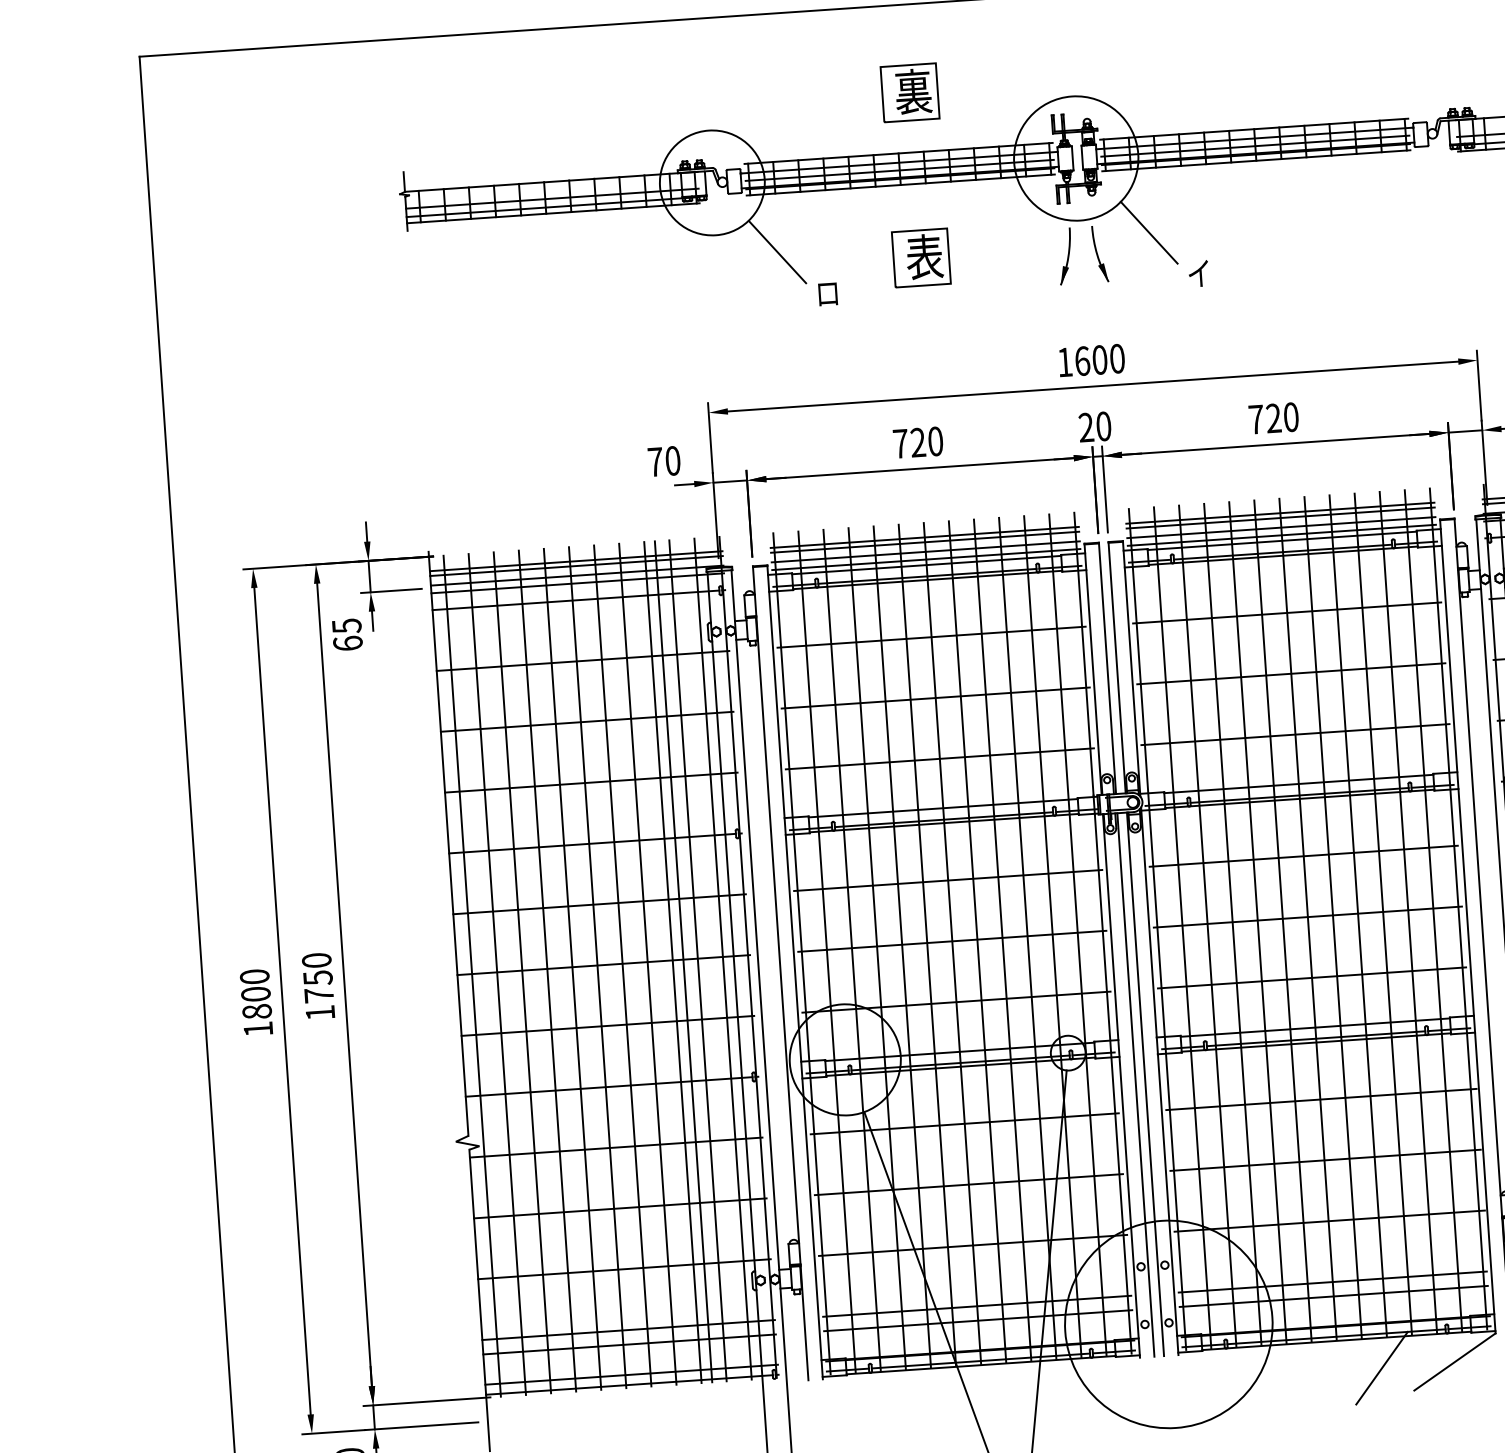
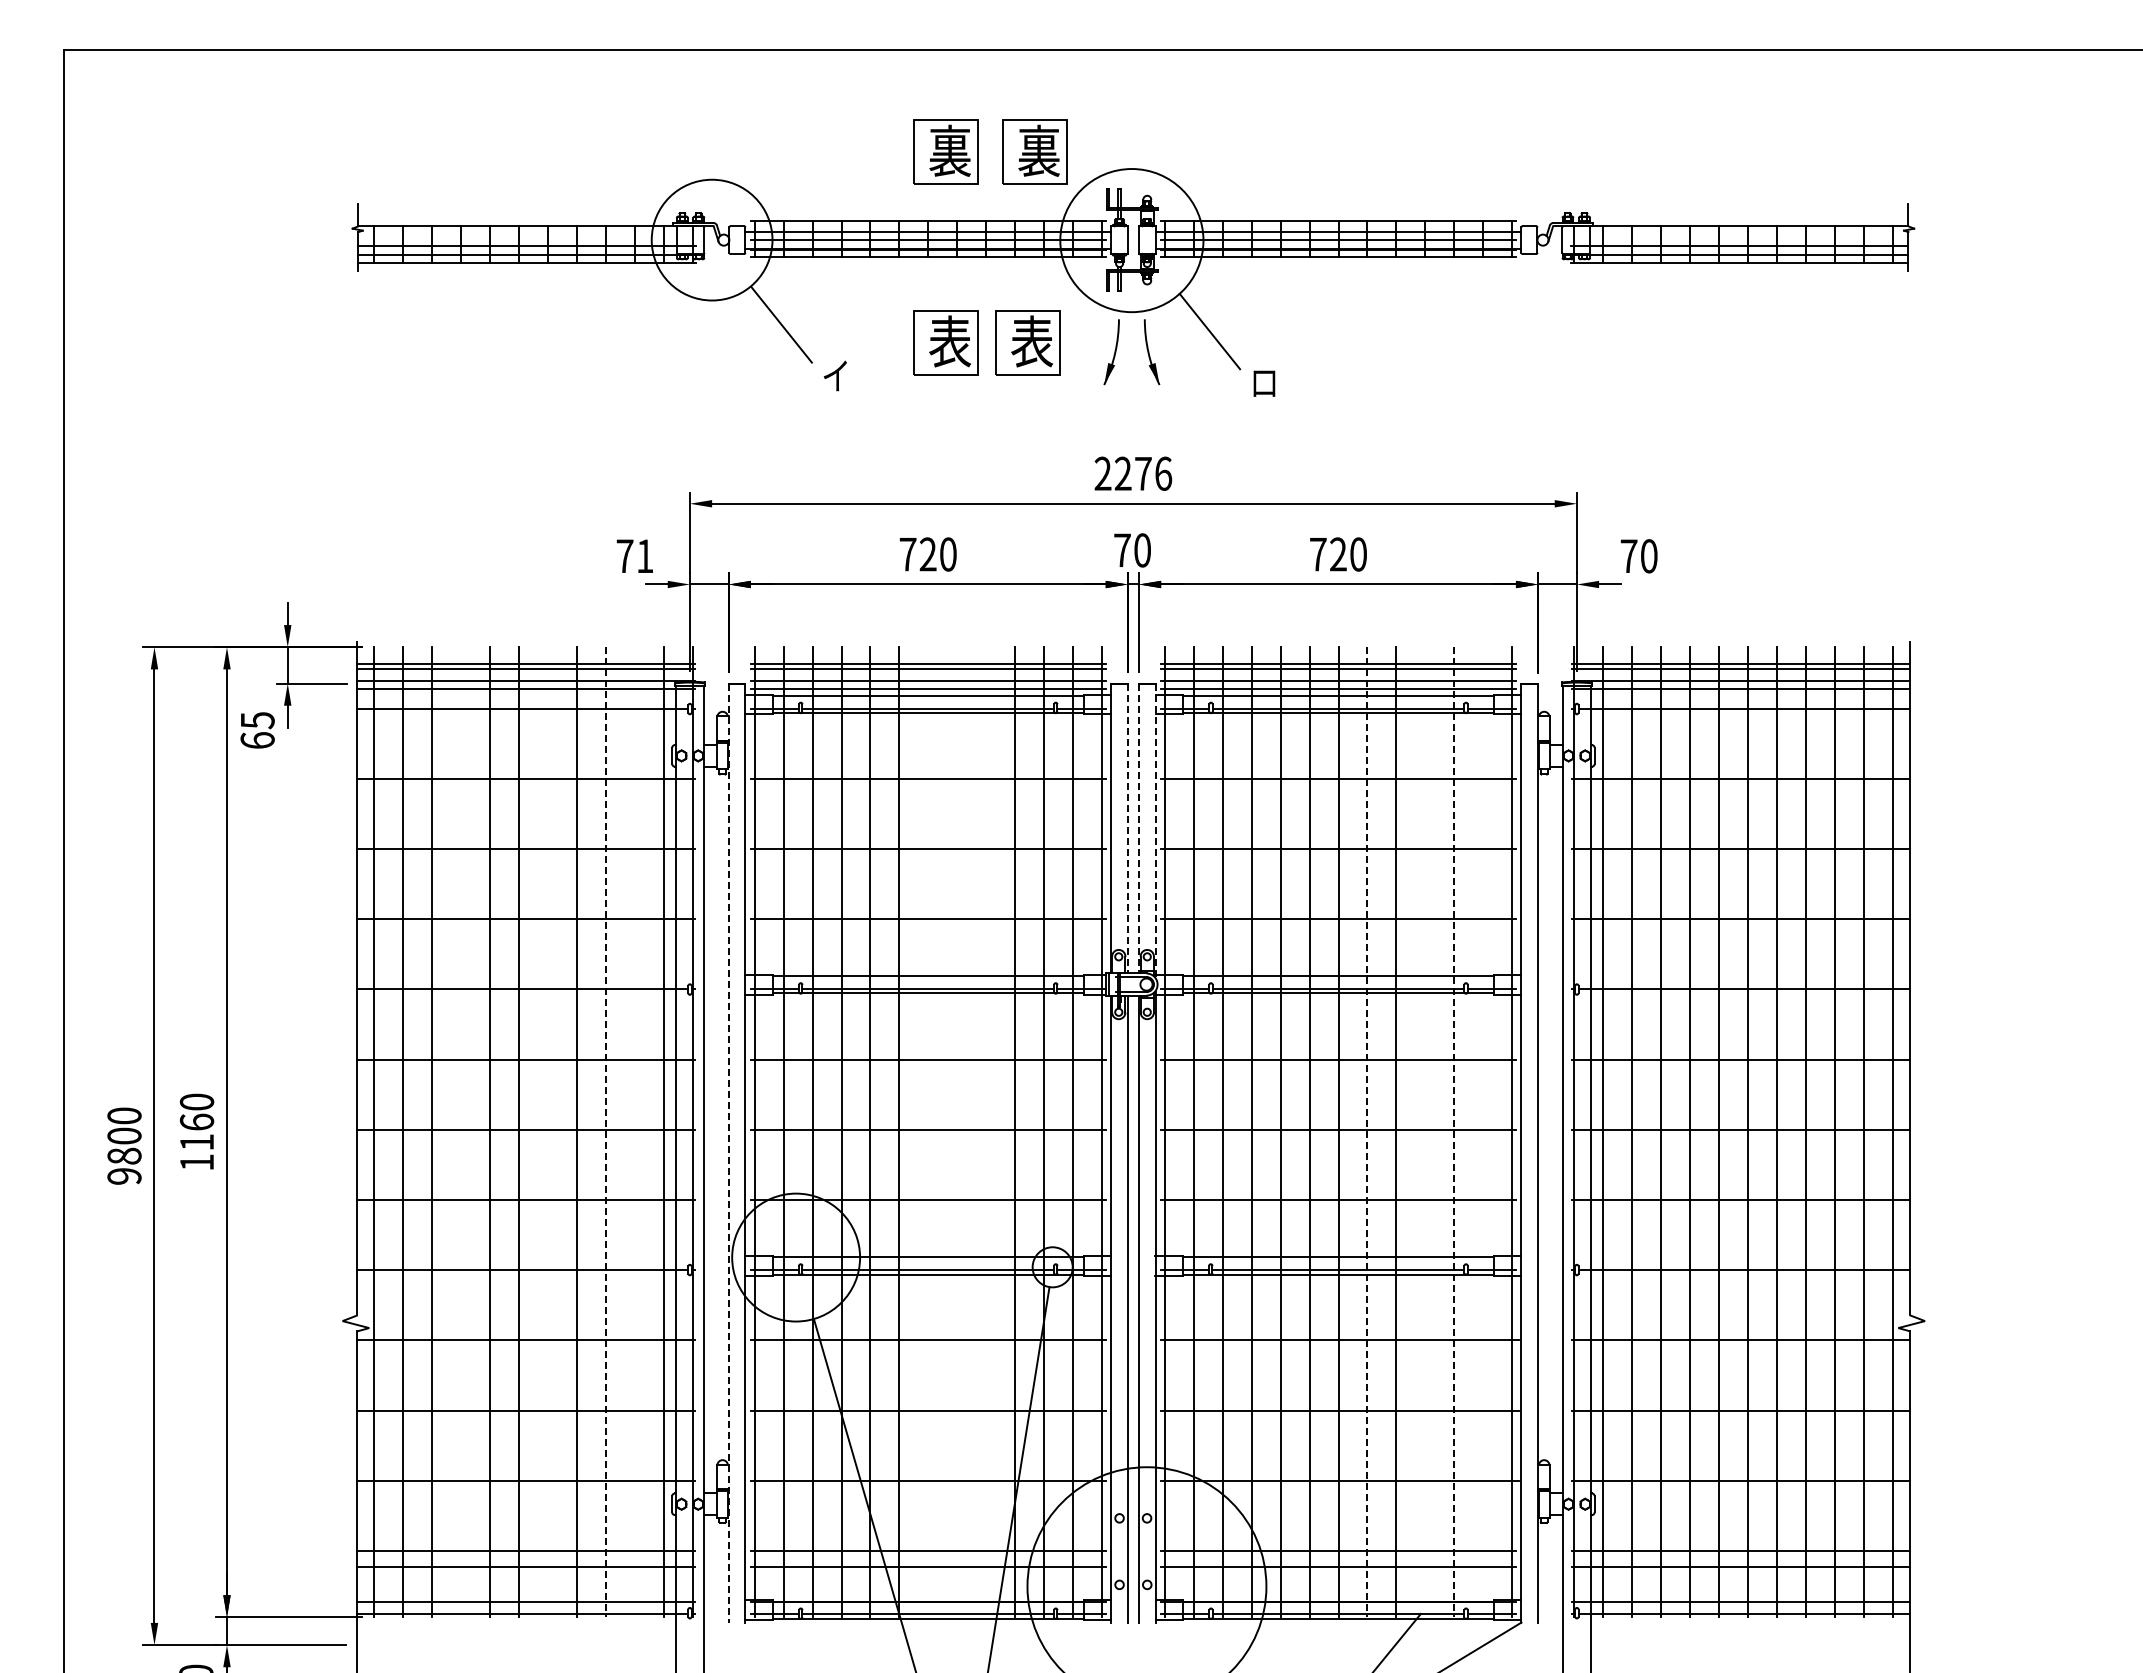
part: (986, 87) -> (1034, 151), added
part: (991, 253) -> (1027, 342), added
text: (1198, 273) -> (1263, 382), イ -> ロ
text: (826, 293) -> (834, 375), ロ -> イ
text: (1091, 360) -> (1133, 473), 1600 -> 2276
text: (1086, 426) -> (1122, 549), 20 -> 70
text: (673, 461) -> (645, 556), 70 -> 71
line: (1116, 667) -> (1138, 828), solid -> dashed
line: (1107, 668) -> (1127, 828), solid -> dashed
line: (1131, 669) -> (1155, 831), solid -> dashed
line: (1433, 910) -> (1483, 1132), removed
line: (1408, 912) -> (1454, 1132), solid -> dashed
line: (1383, 914) -> (1425, 1132), removed
line: (1333, 917) -> (1367, 1132), solid -> dashed
line: (1002, 940) -> (986, 1132), removed
line: (977, 941) -> (957, 1132), removed
line: (952, 943) -> (928, 1132), removed
line: (683, 961) -> (618, 1132), removed
line: (697, 961) -> (634, 1132), removed
line: (672, 962) -> (605, 1132), solid -> dashed
line: (622, 966) -> (547, 1132), removed
line: (547, 971) -> (461, 1132), removed
line: (780, 973) -> (728, 1153), solid -> dashed
text: (318, 986) -> (196, 1131), 1750 -> 1160
text: (258, 1029) -> (124, 1176), 1800 -> 9800

